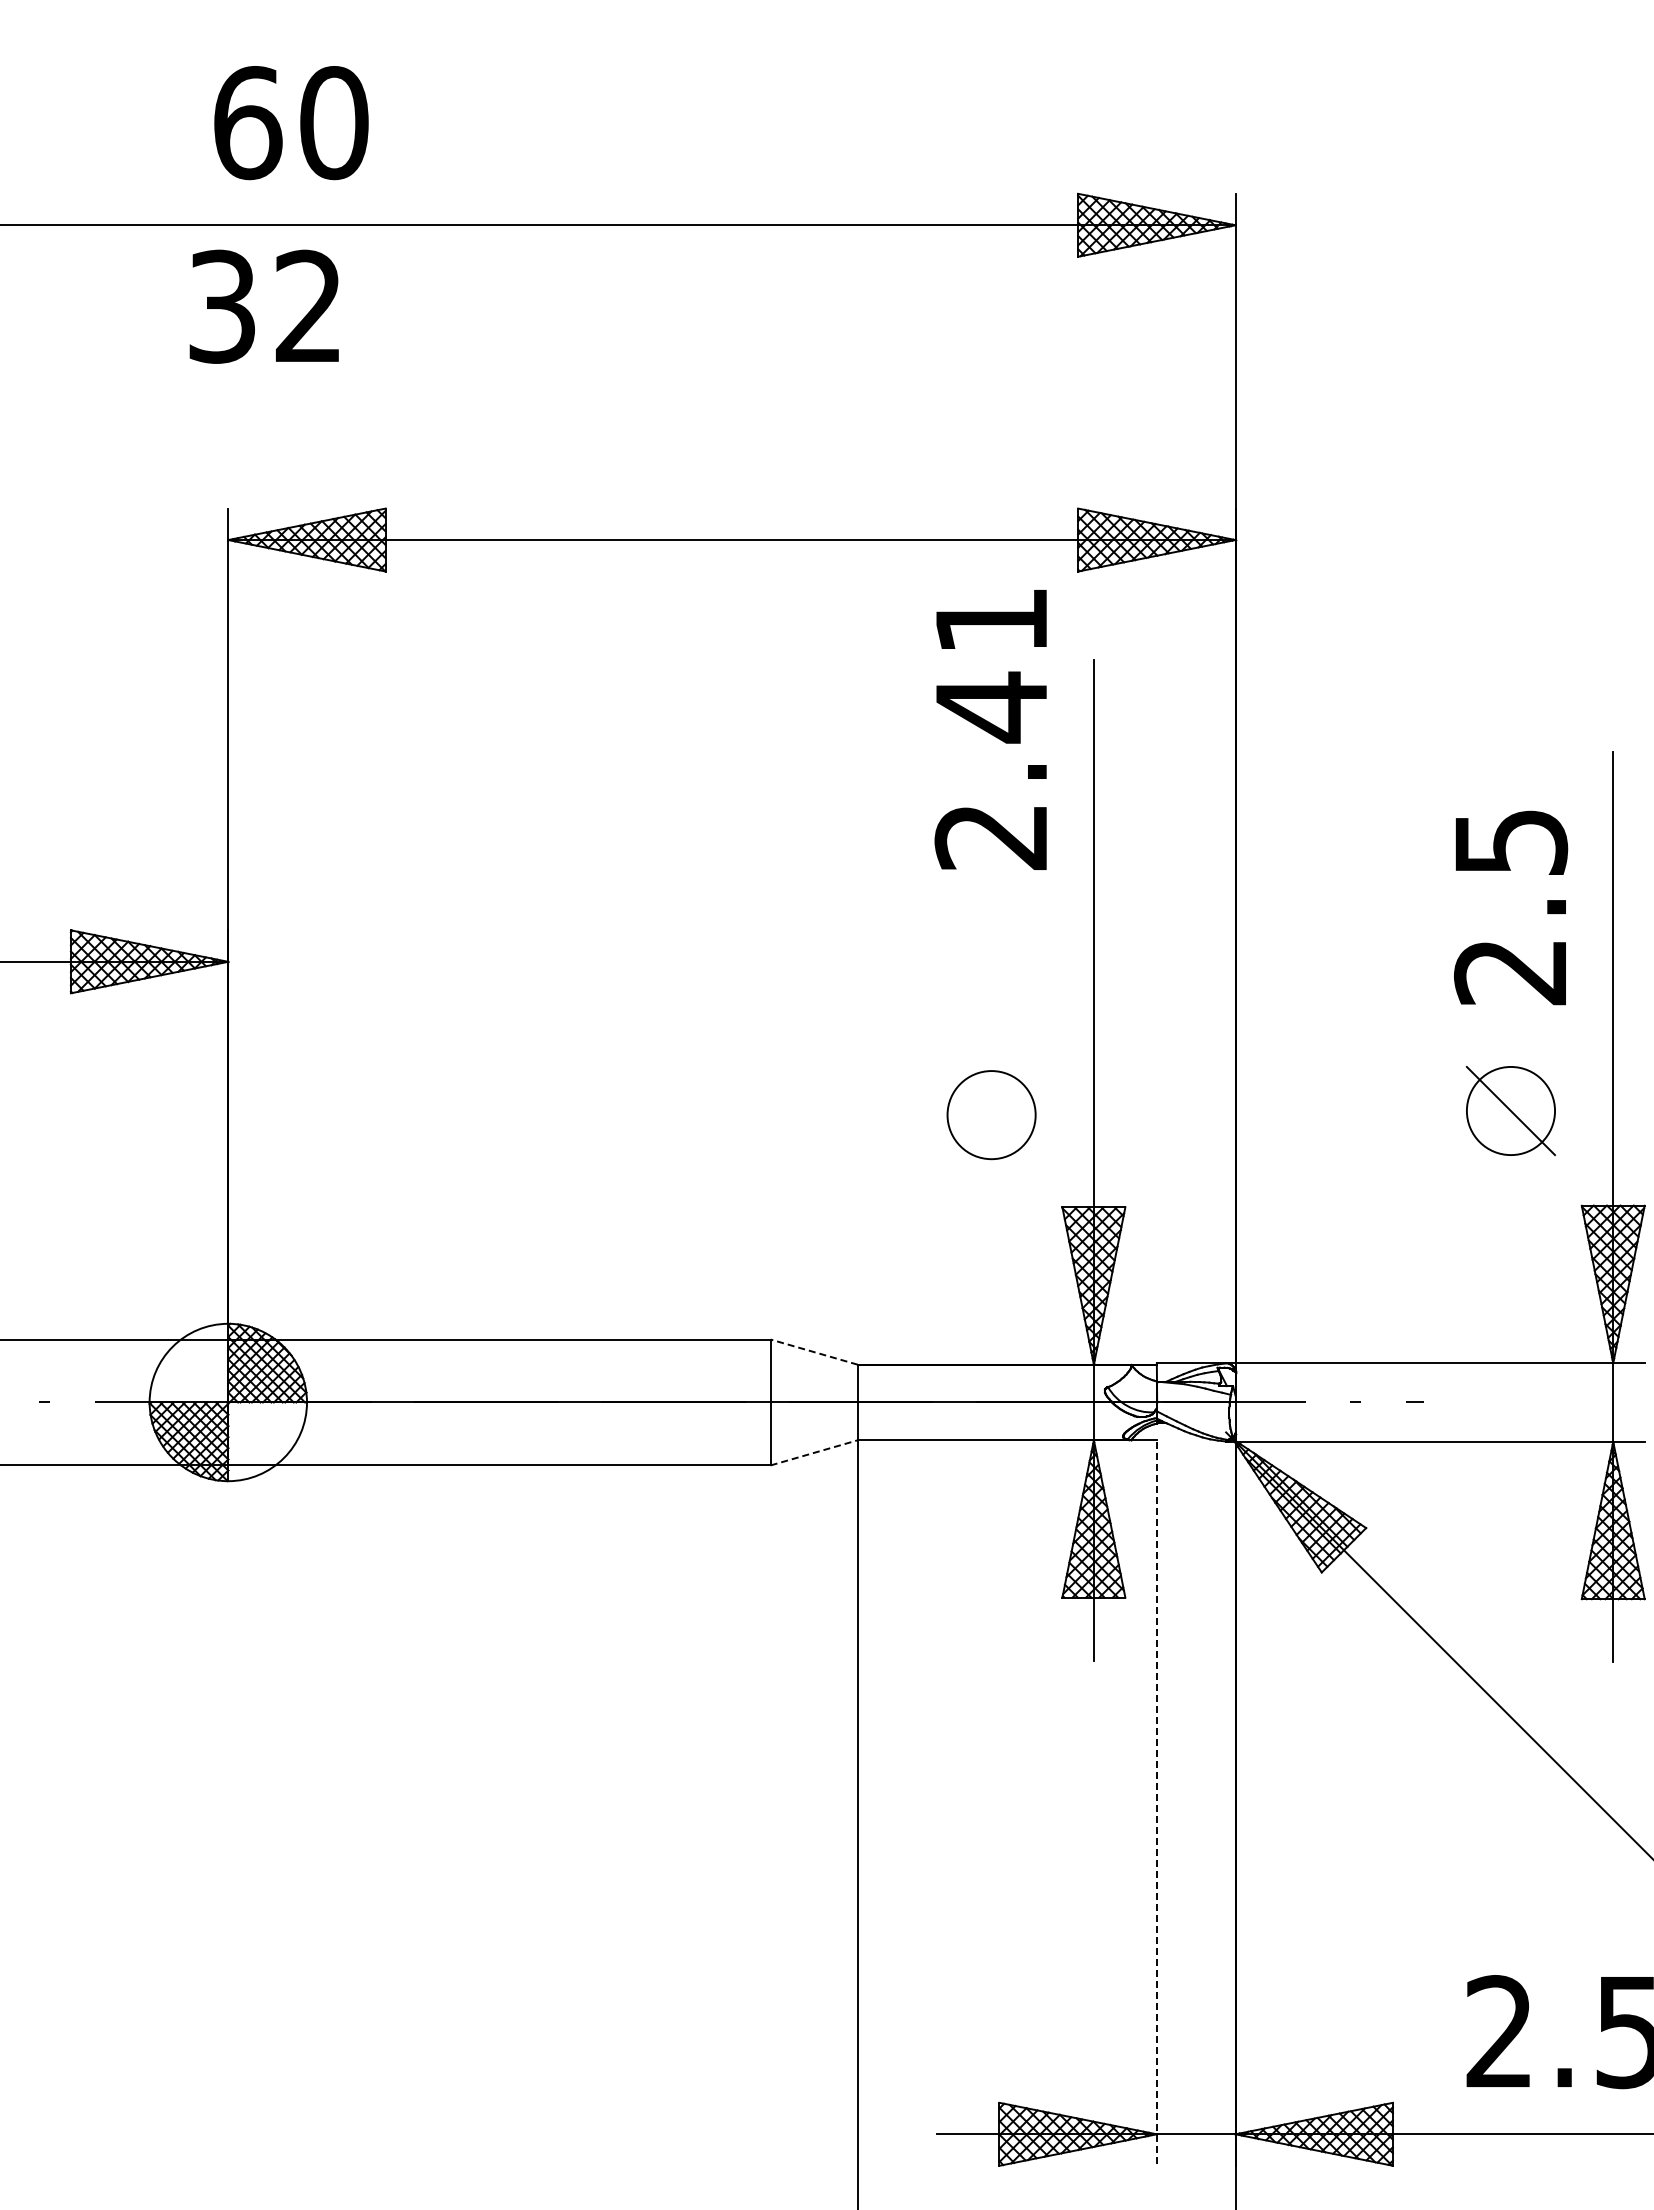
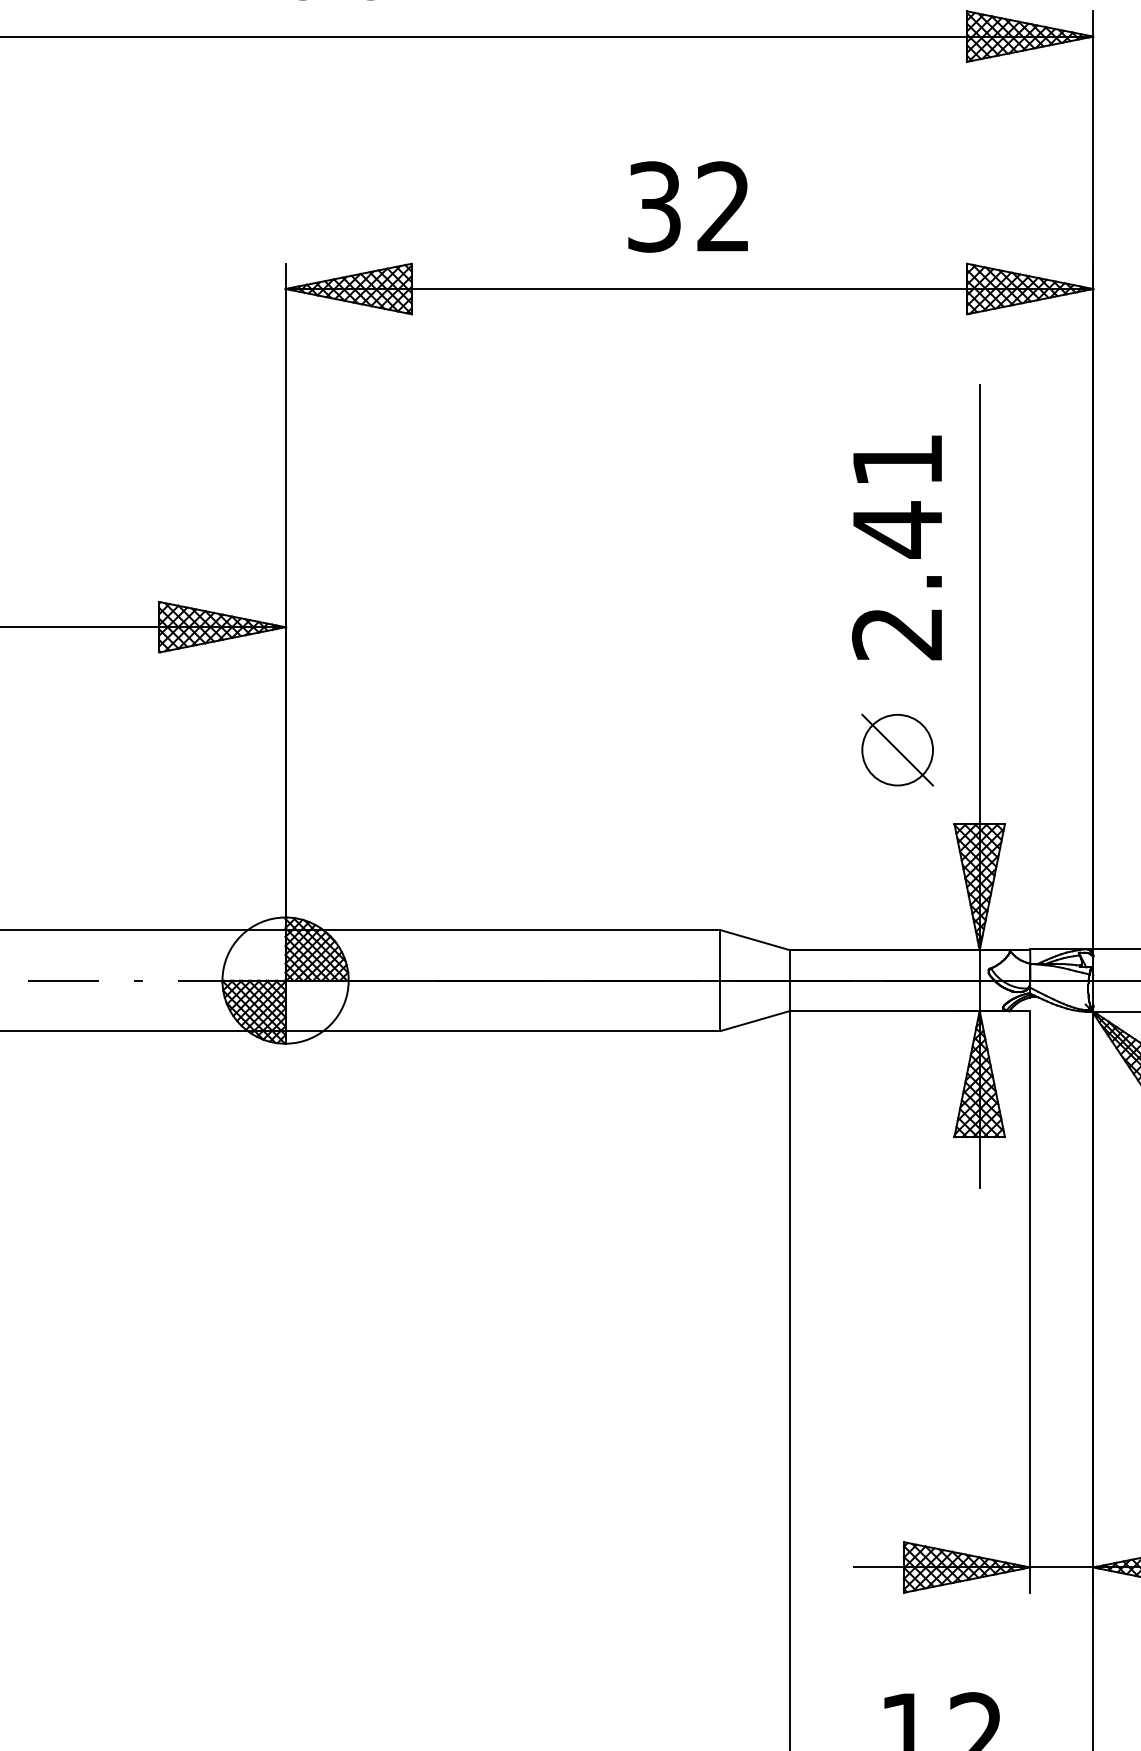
text: (263, 306) -> (687, 206), moved
text: (990, 729) -> (896, 547), moved
line: (991, 1115) -> (897, 750), added
line: (813, 1352) -> (754, 940), dashed -> solid
line: (814, 1452) -> (755, 1020), dashed -> solid
line: (1156, 1803) -> (1029, 1302), dashed -> solid

